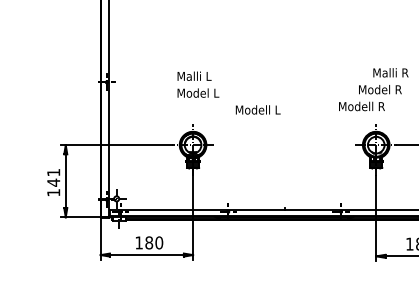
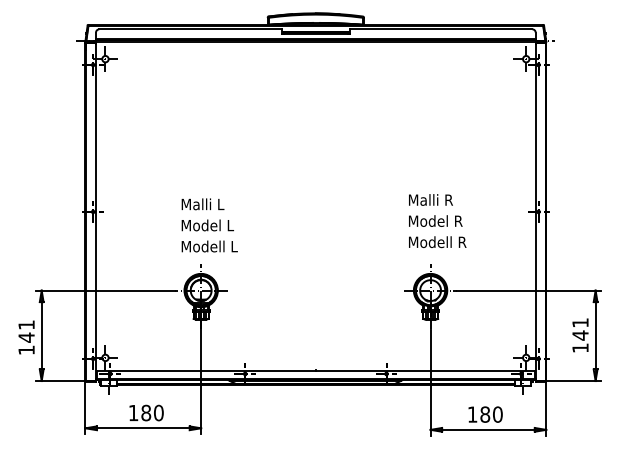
text: (390, 72) -> (430, 199), moved
text: (361, 106) -> (437, 242), moved
text: (258, 109) -> (209, 246), moved

